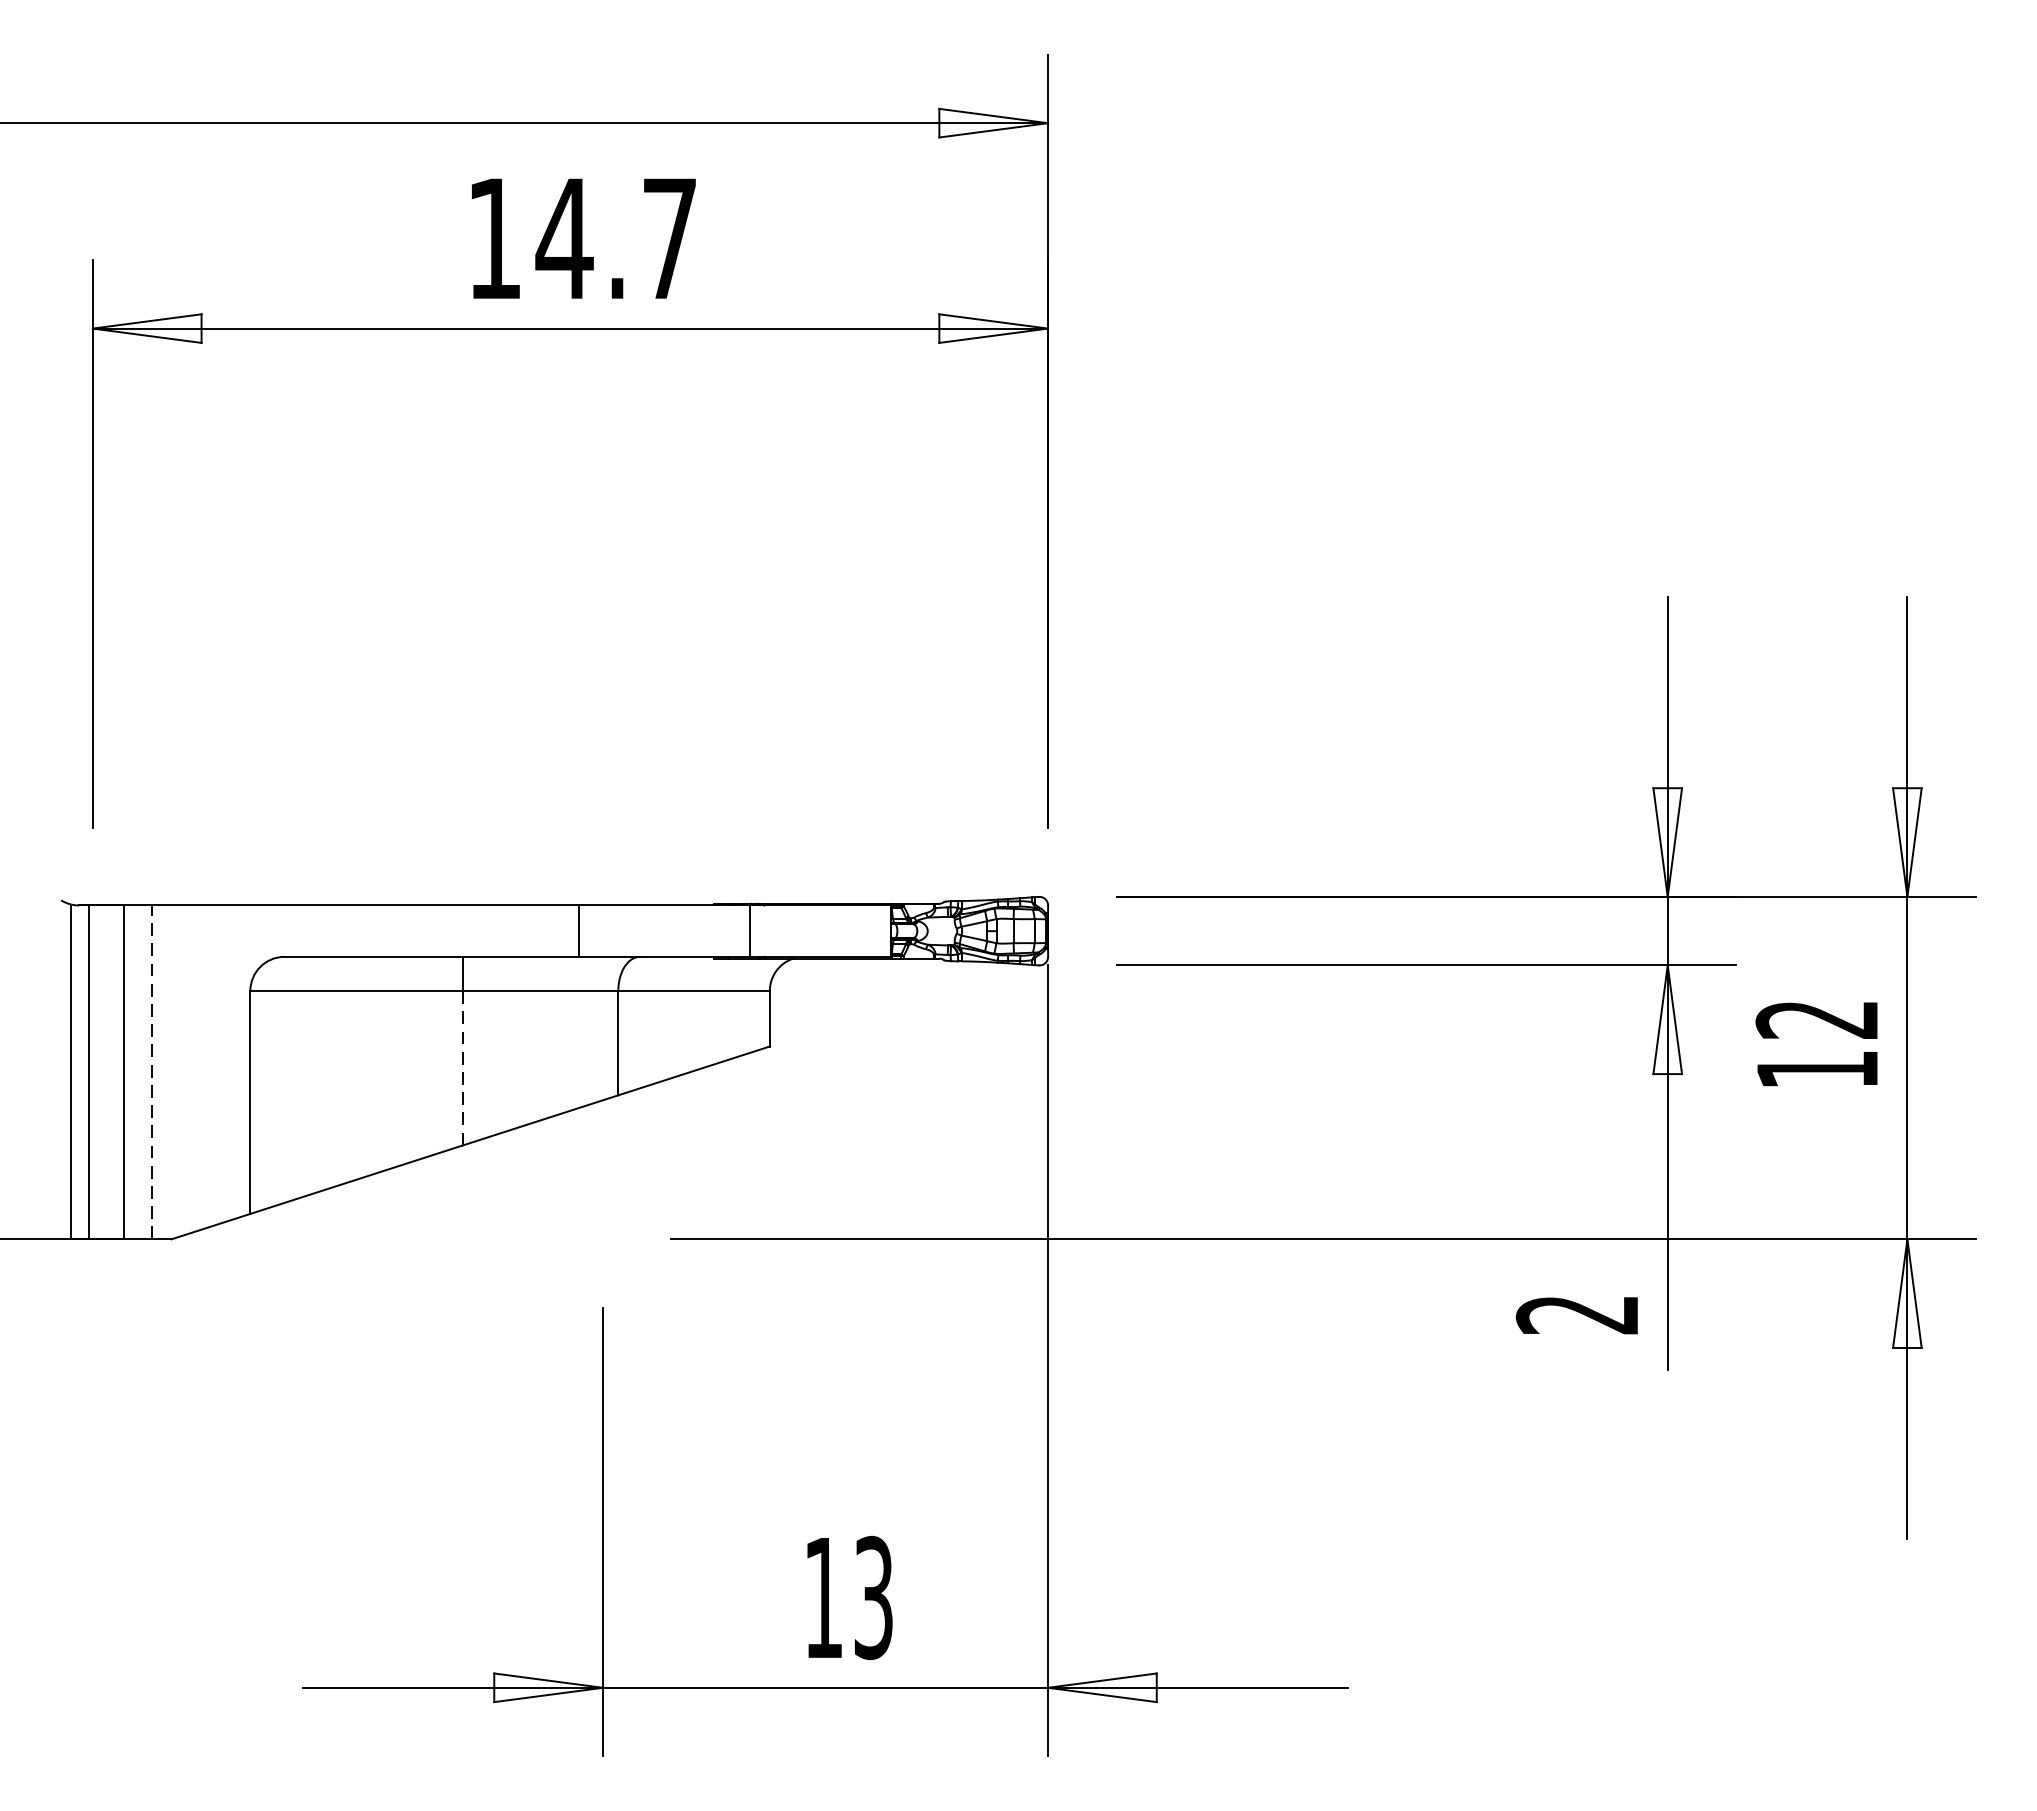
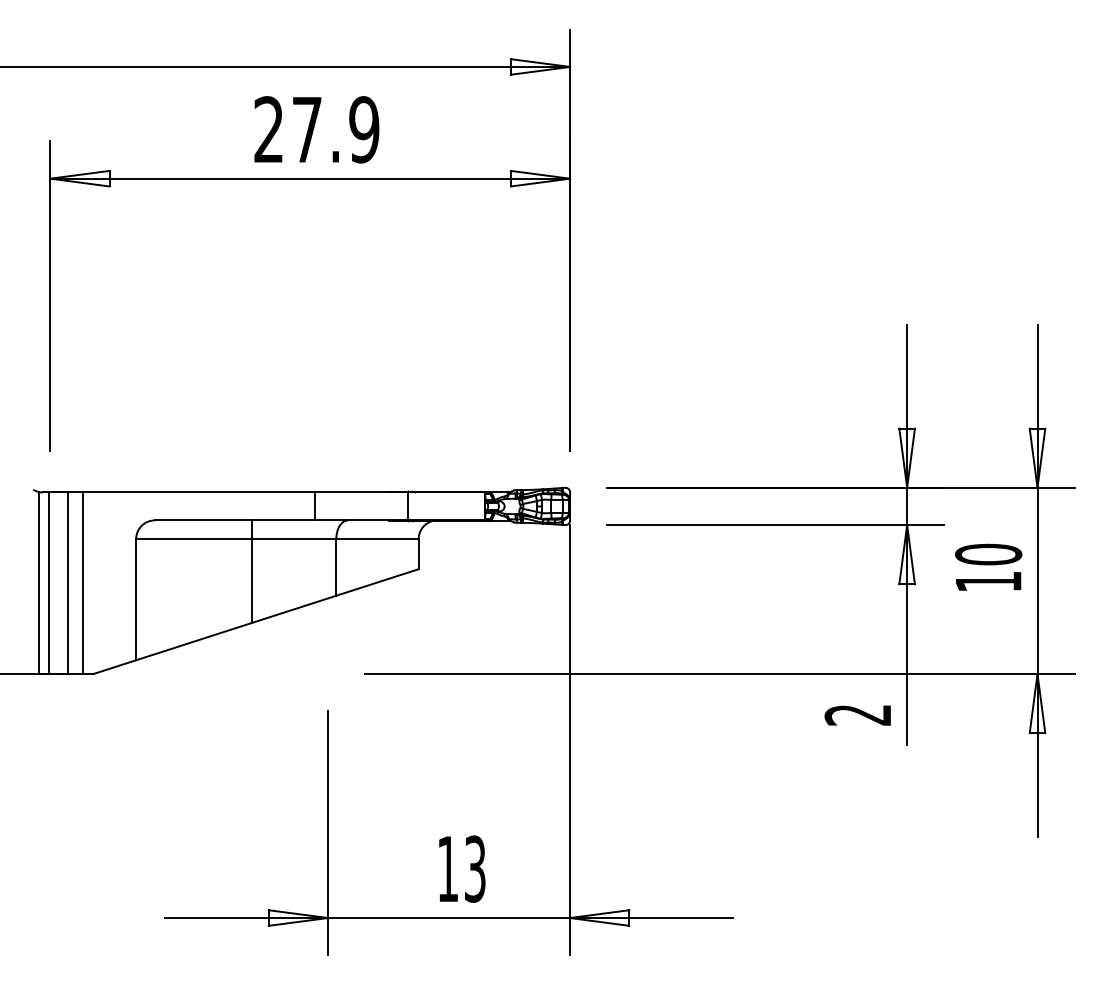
text: (581, 238) -> (316, 129), 14.7 -> 27.9
text: (1817, 1019) -> (988, 554), 12 -> 10
line: (462, 1069) -> (251, 581), dashed -> solid
line: (151, 1072) -> (82, 583), dashed -> solid

